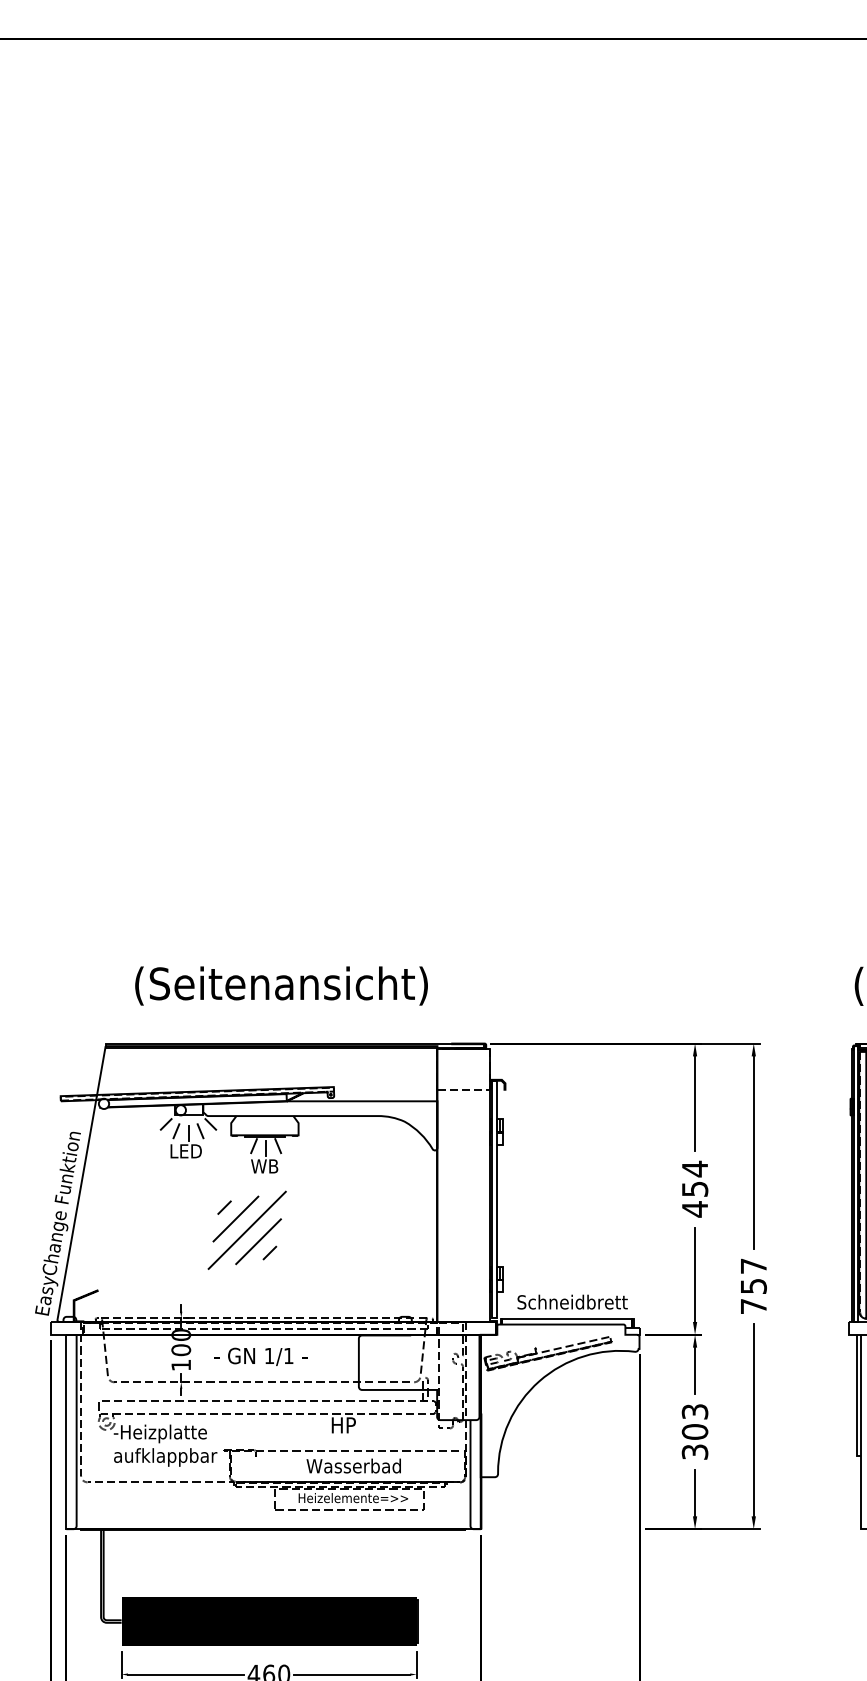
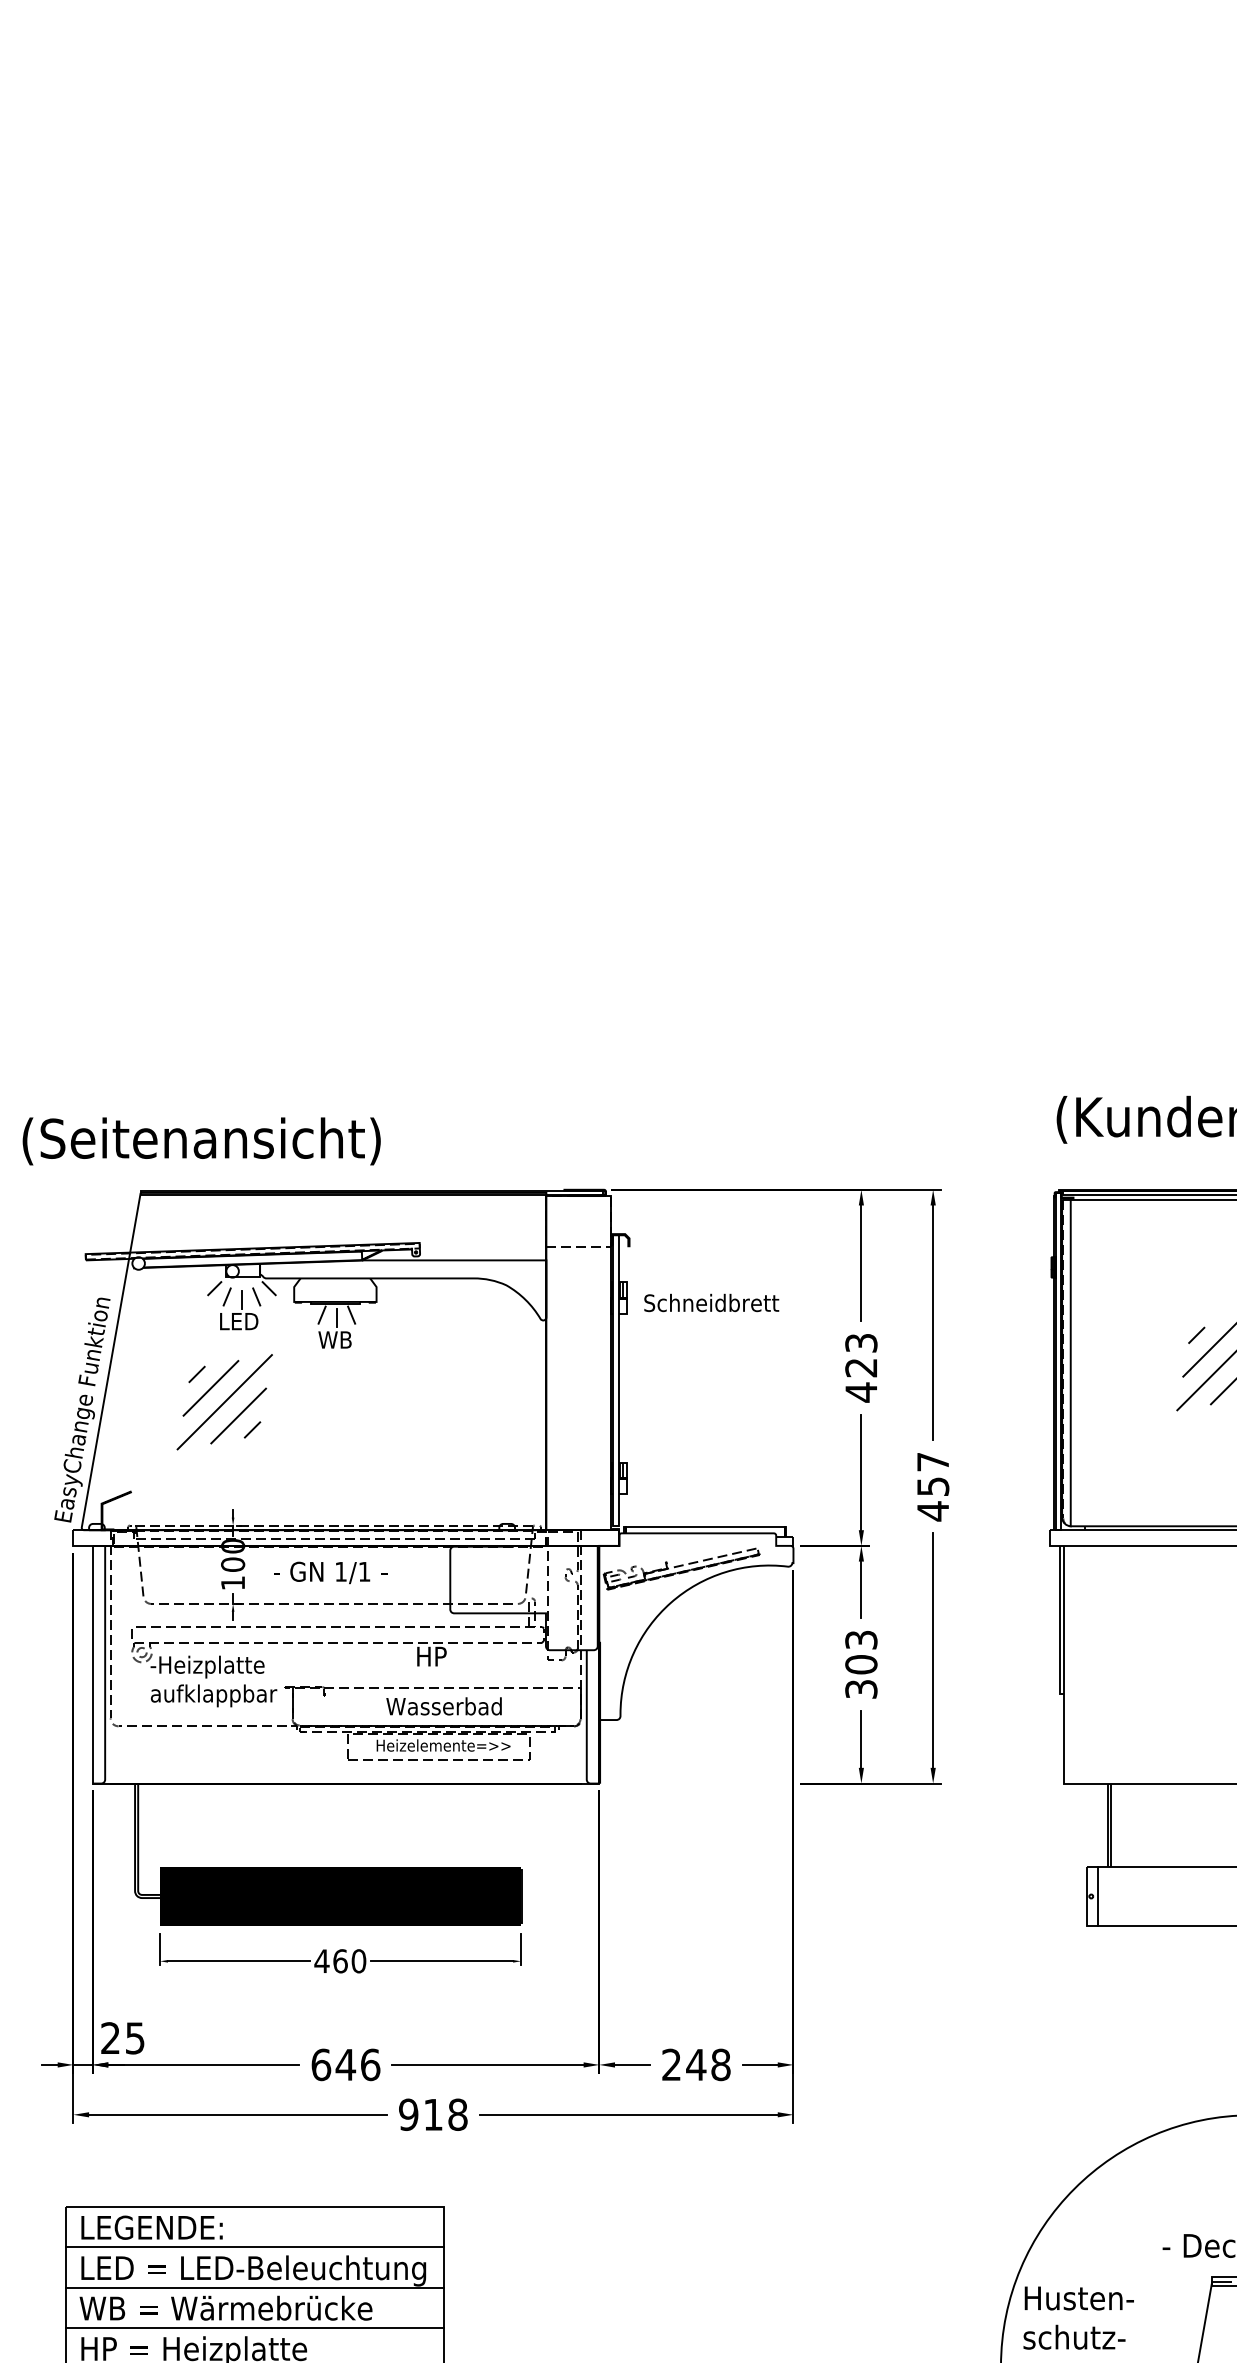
text: (281, 986) -> (201, 1141), moved
text: (695, 1179) -> (861, 1355), 454 -> 423
part: (247, 1230) -> (224, 1402), moved
text: (572, 1301) -> (711, 1302), moved
text: (753, 1306) -> (932, 1511), 757 -> 457

